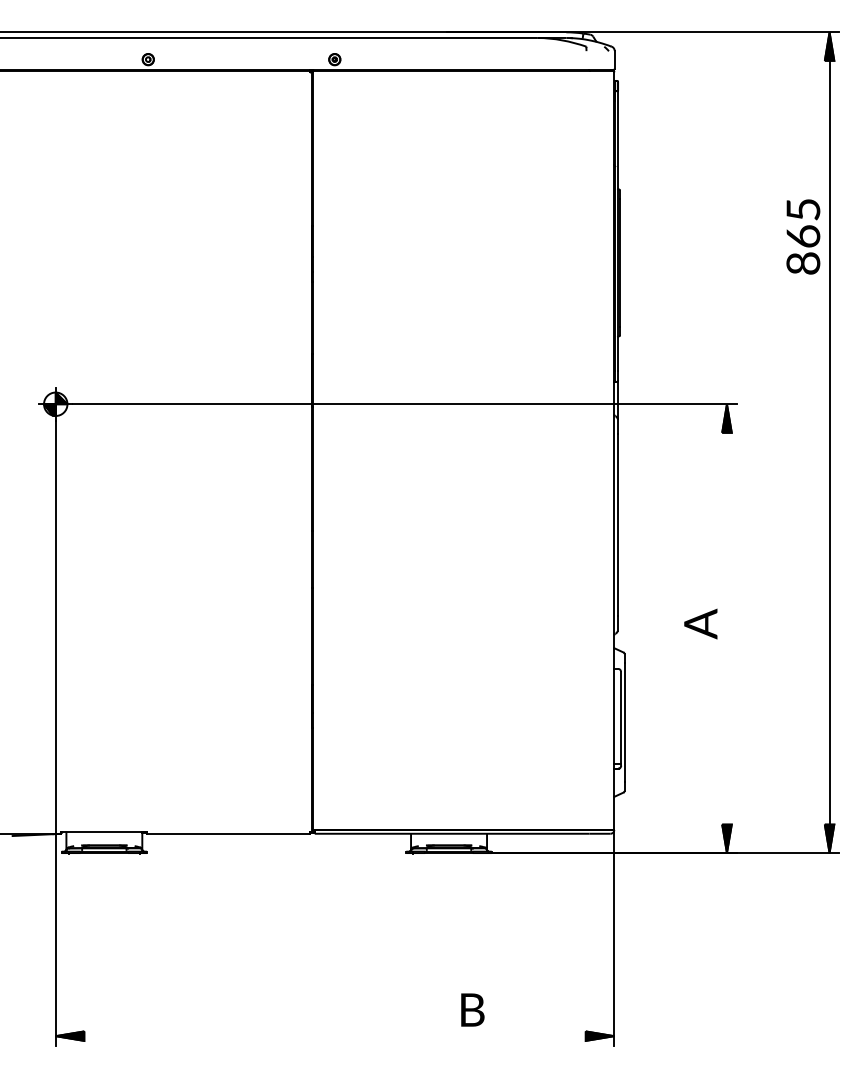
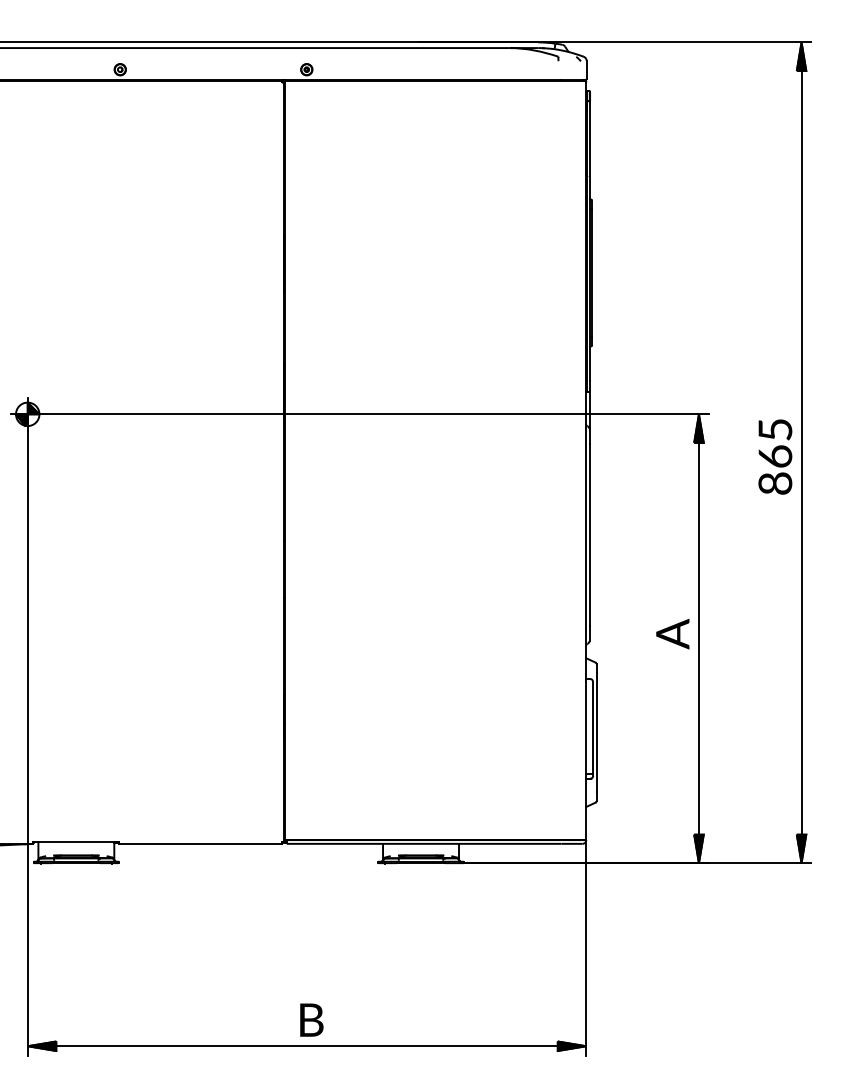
text: (803, 236) -> (775, 456), moved
line: (726, 628) -> (698, 638), added
text: (472, 1009) -> (311, 1019), moved
line: (334, 1036) -> (306, 1046), added

